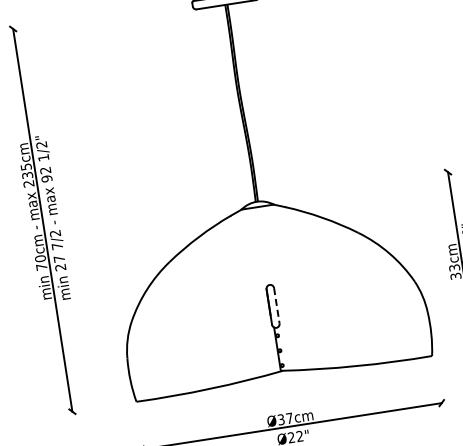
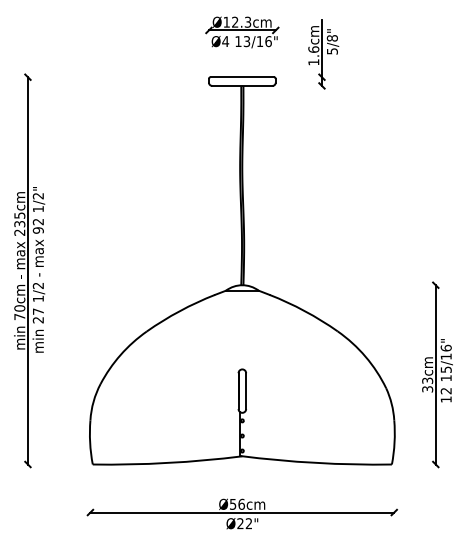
text: (57, 246) -> (38, 298), 7/2 -> 1/2
line: (277, 306) -> (246, 391), dashed -> solid
text: (285, 418) -> (237, 503), Ø37cm -> Ø56cm

